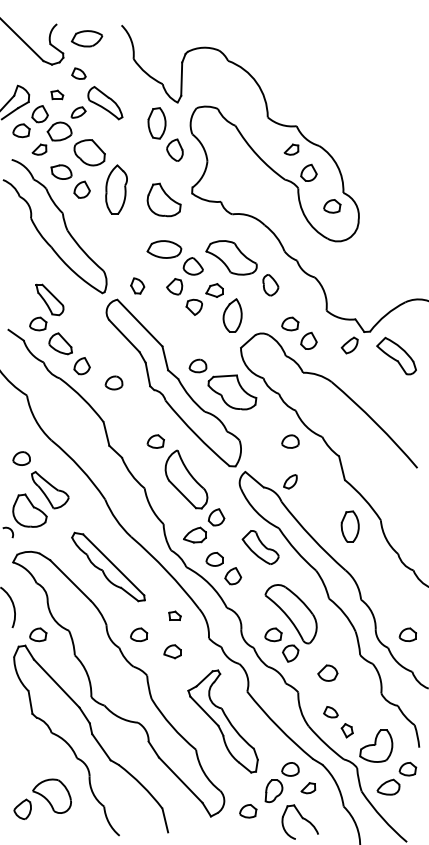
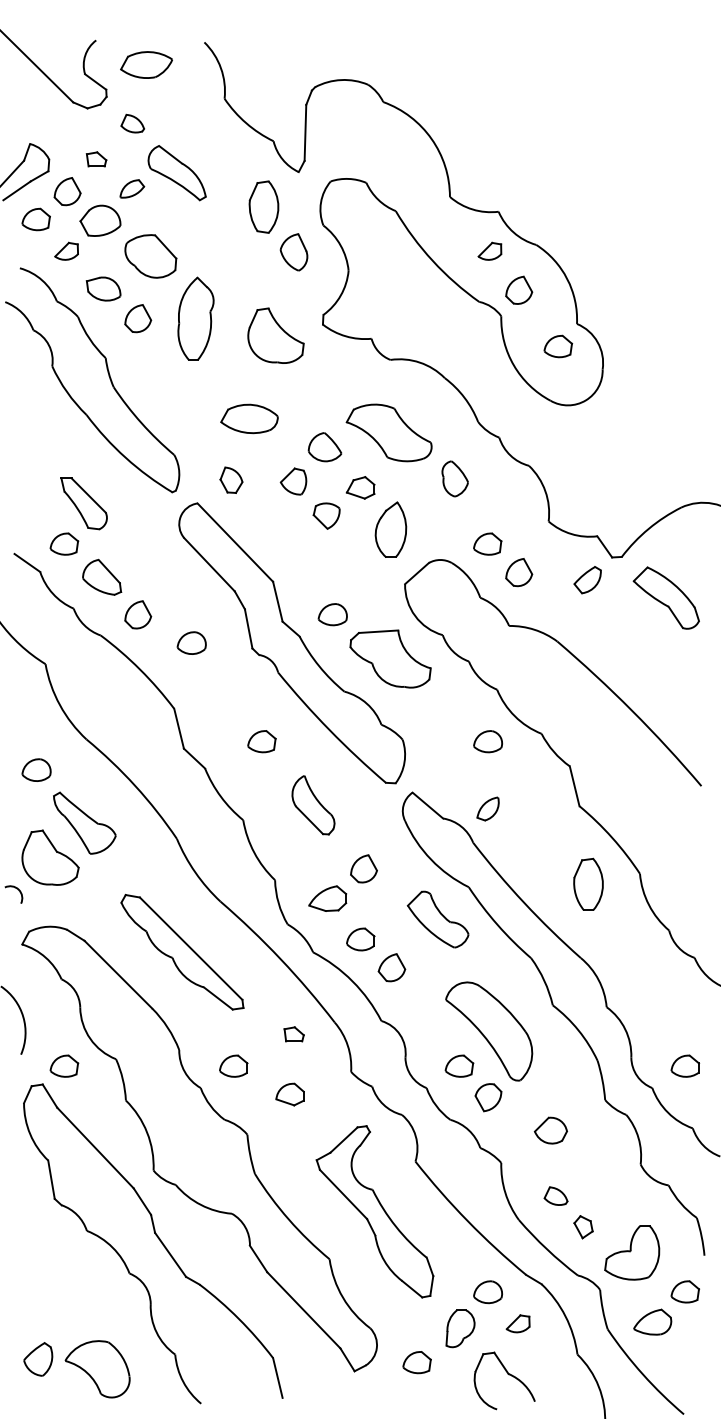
part: (164, 249) -> (249, 418), moved
part: (186, 479) -> (313, 805), size x0.6
part: (51, 795) -> (96, 1367), moved

